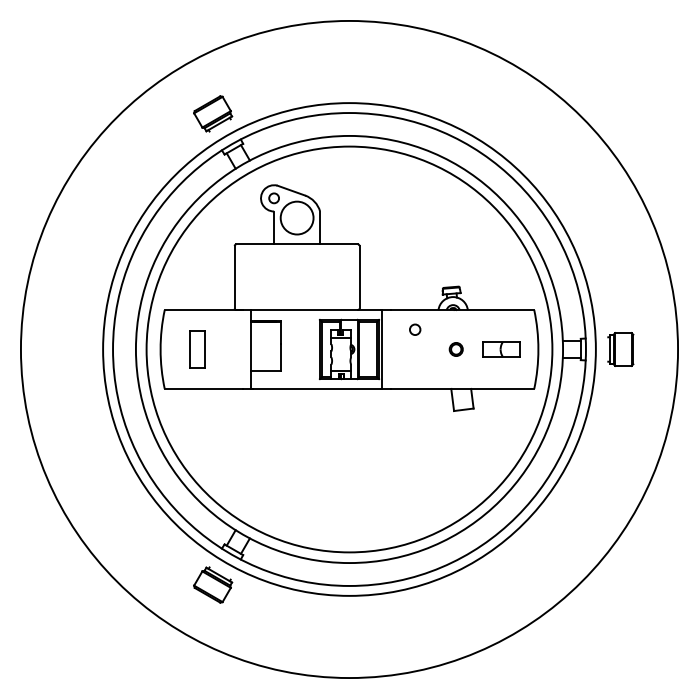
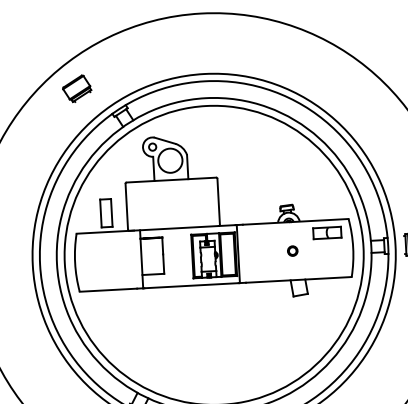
part: (213, 113) -> (77, 88), moved
circle: (415, 329) -> (261, 238), removed
part: (197, 349) -> (106, 213), moved
part: (501, 349) -> (327, 233), moved

